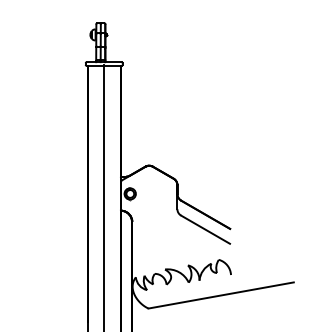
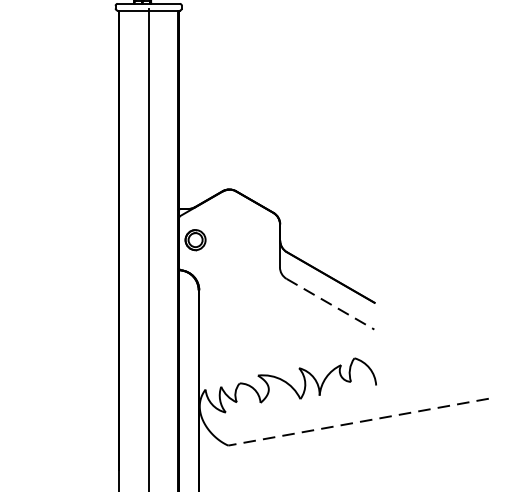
line: (205, 229) -> (330, 303), solid -> dashed
line: (221, 295) -> (359, 422), solid -> dashed

